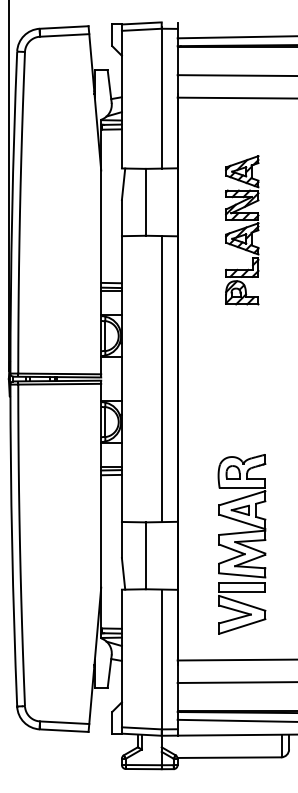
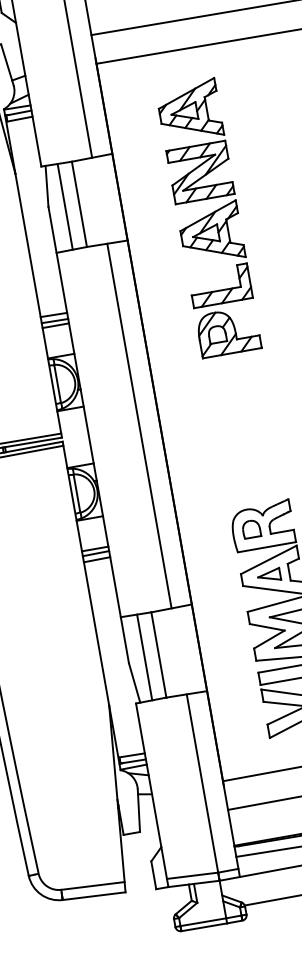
line: (134, 201) -> (64, 205), added
part: (242, 230) -> (209, 218), size x1.43
line: (134, 555) -> (144, 657), added

